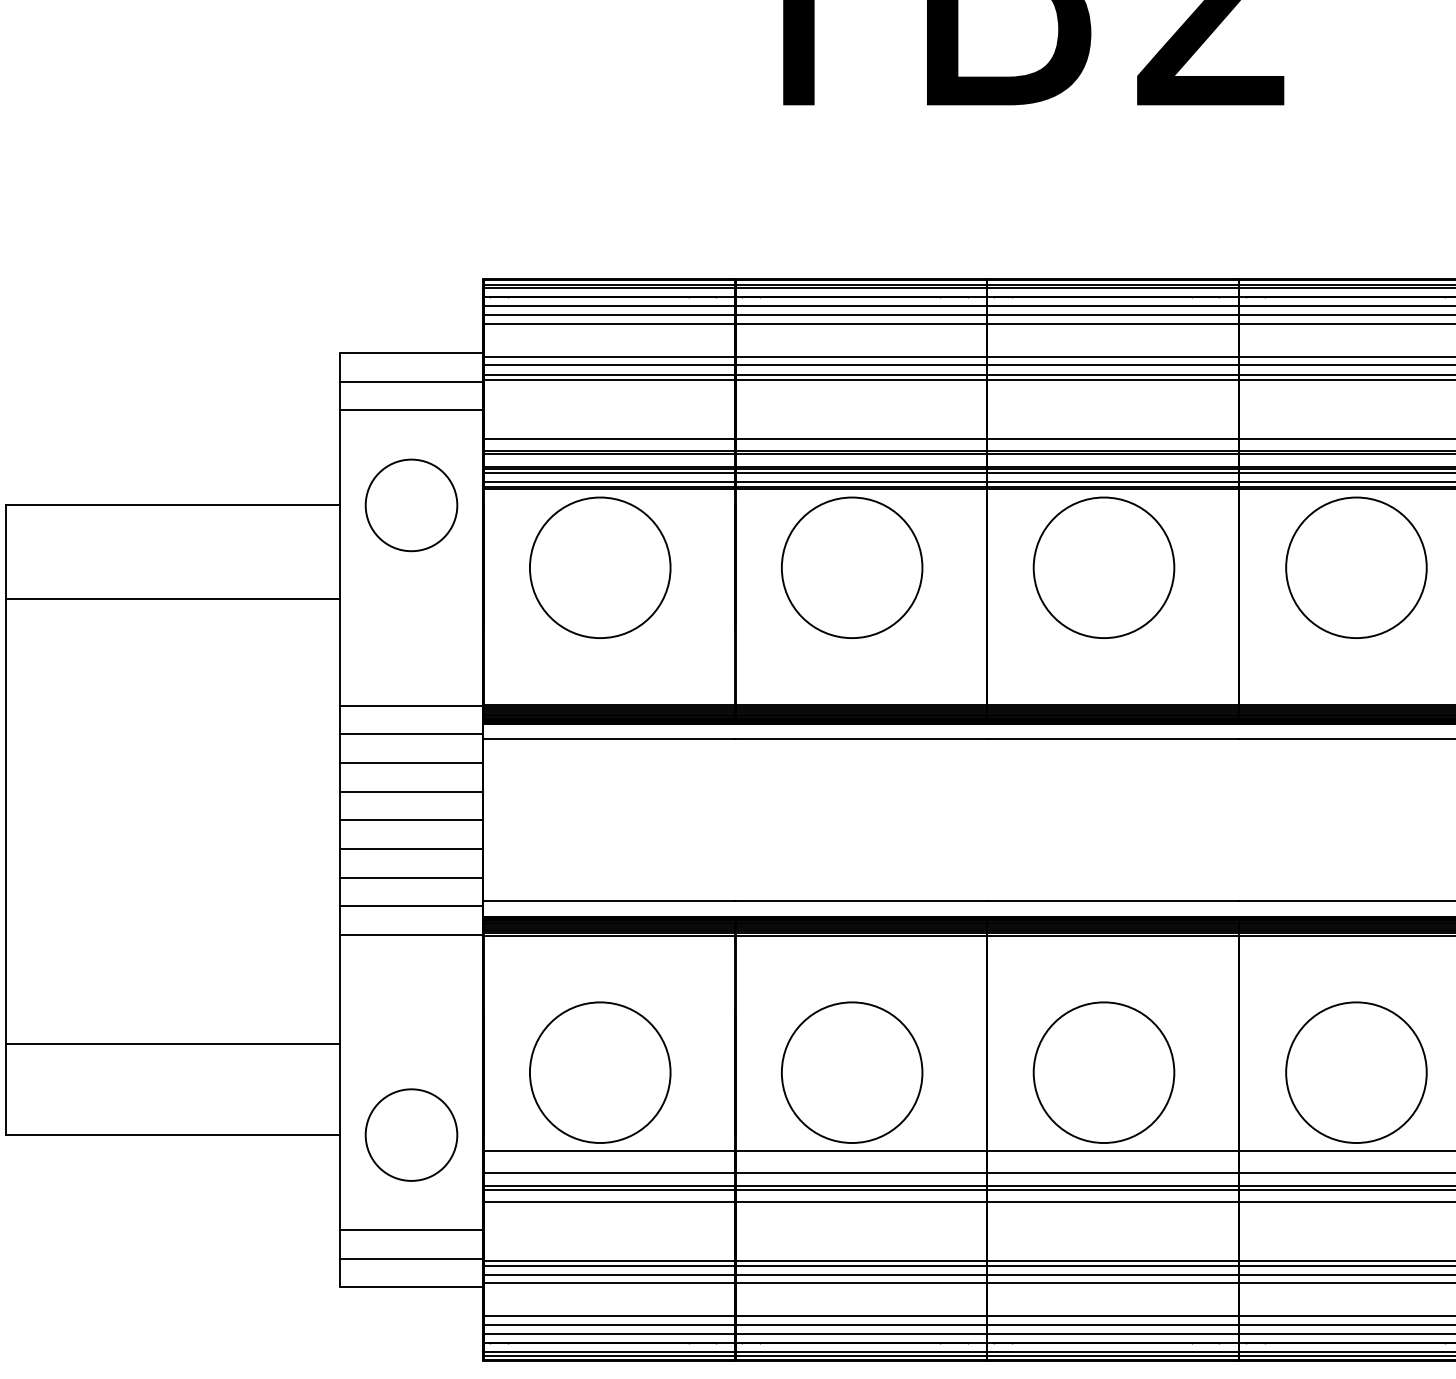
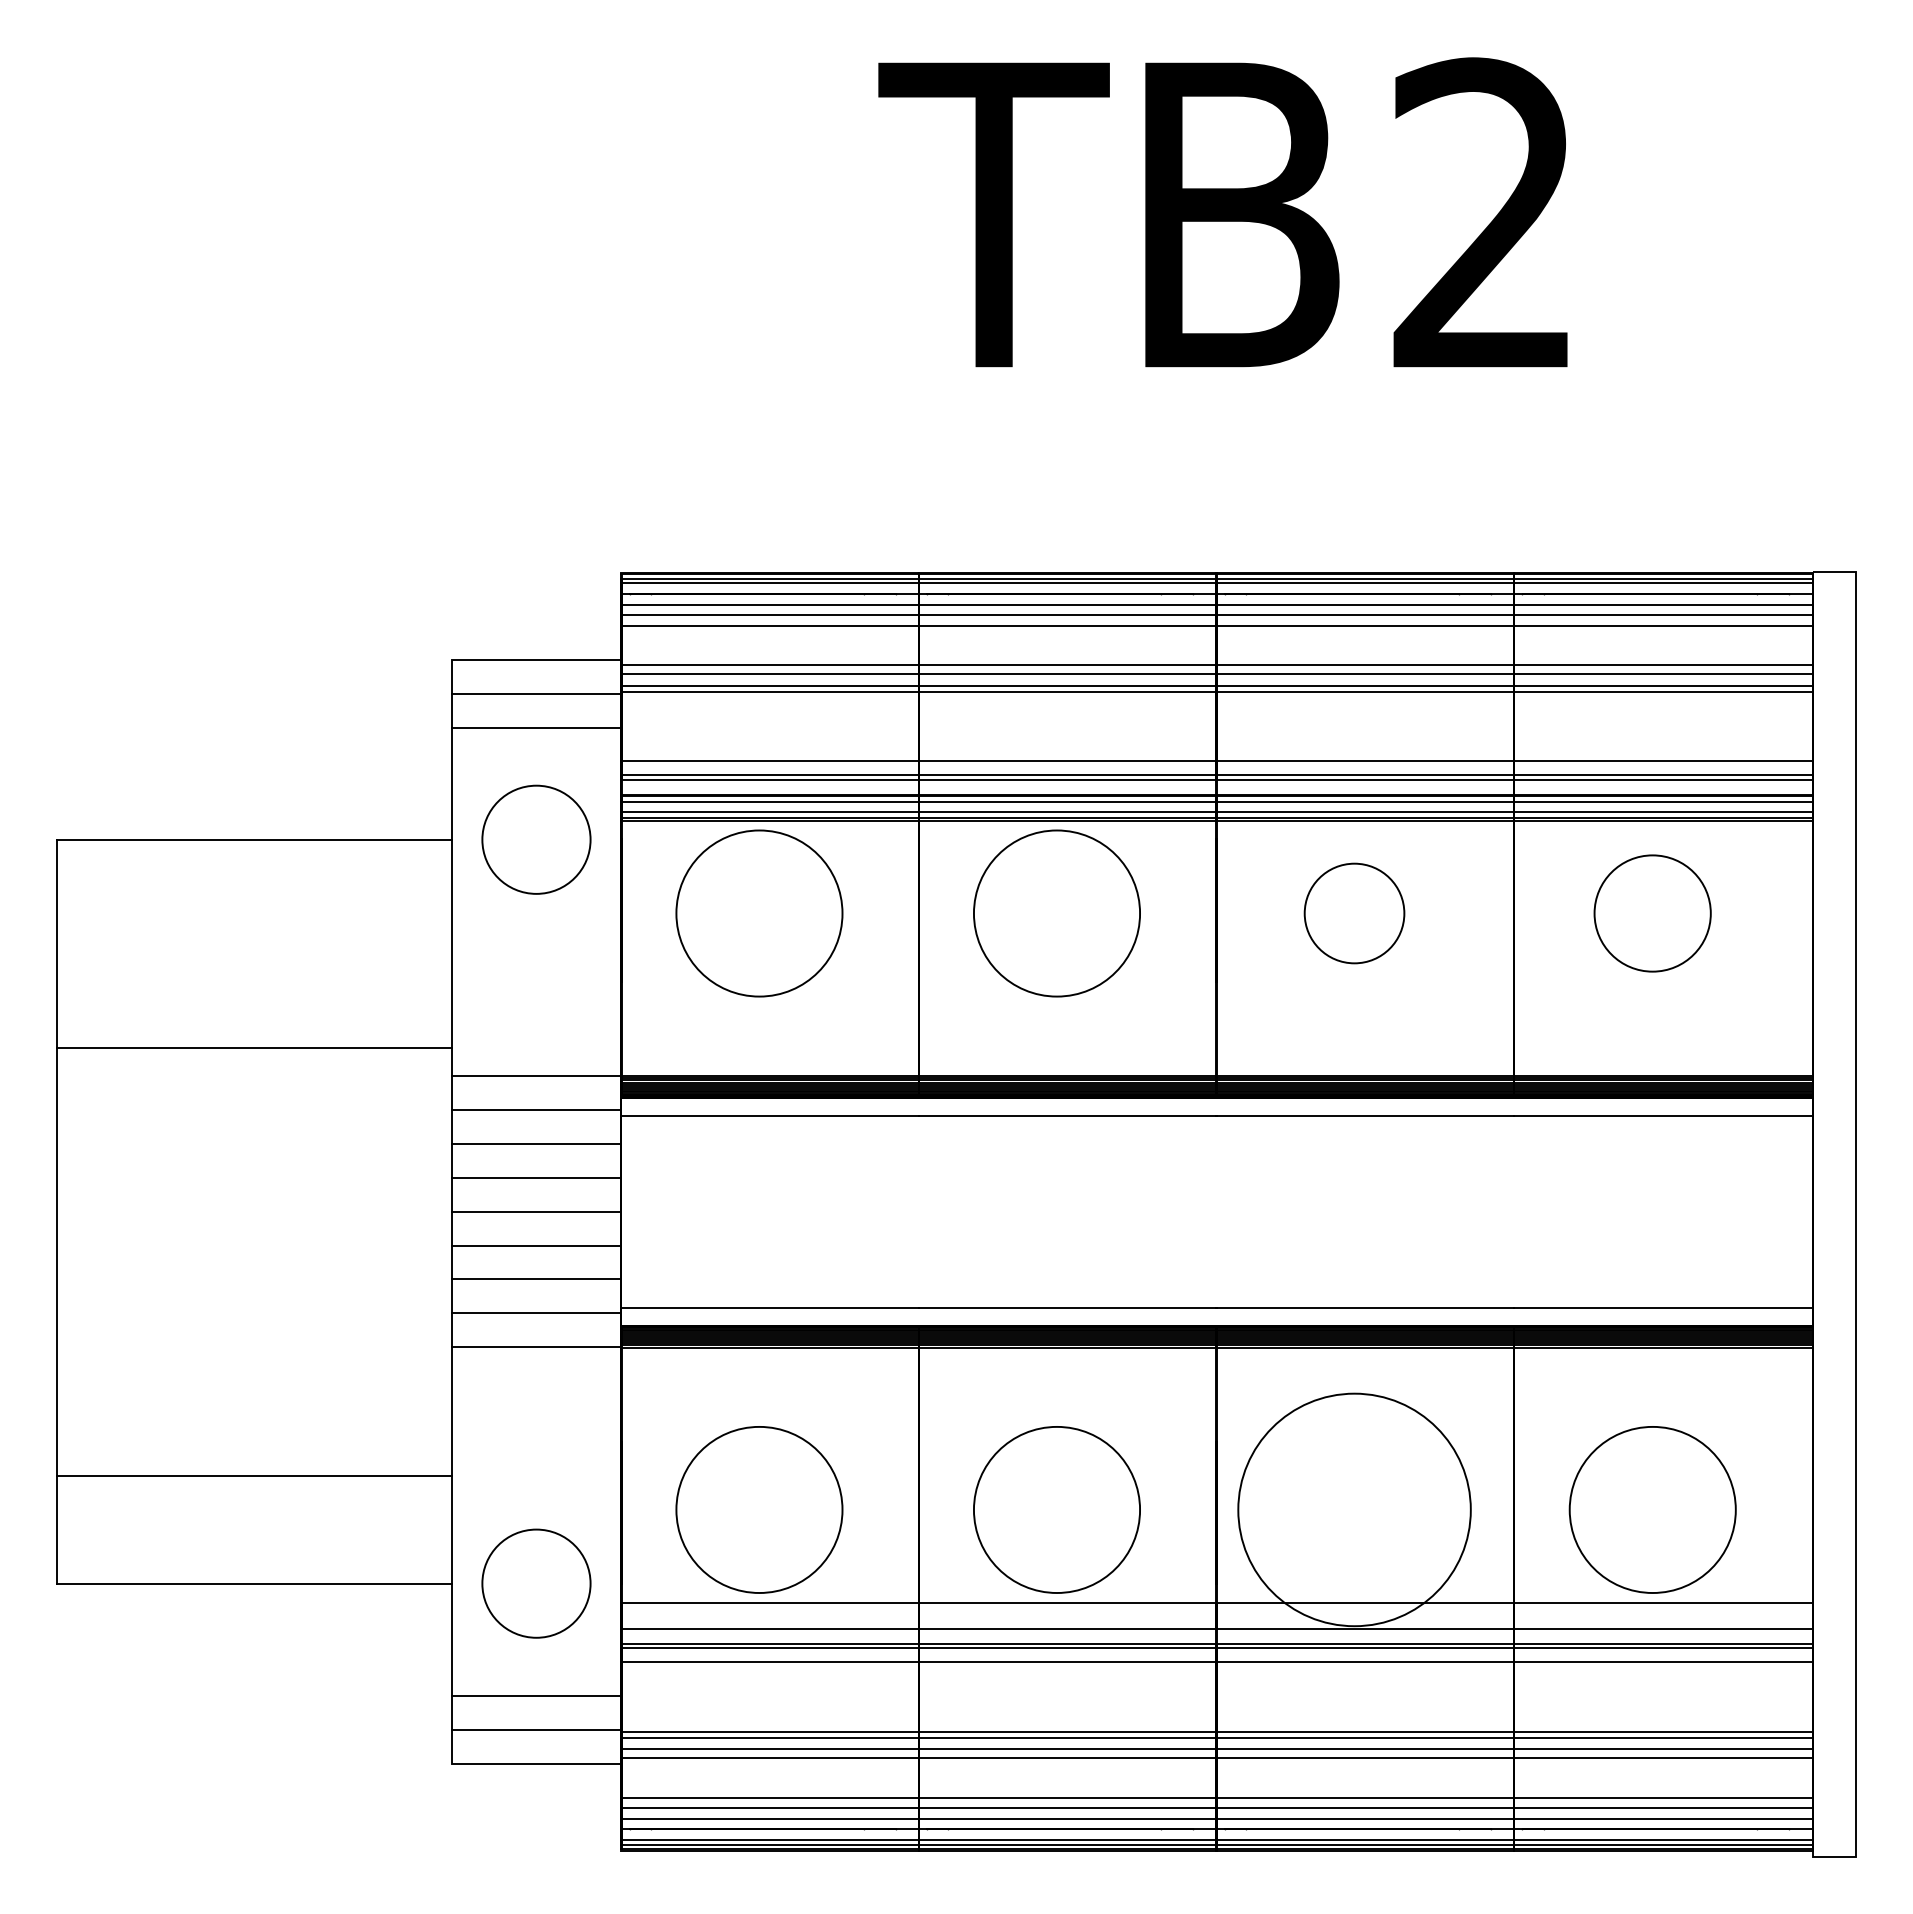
circle: (1103, 567) -> (1354, 913), size x0.6
circle: (1356, 567) -> (1652, 913), size x0.7
line: (172, 599) -> (254, 1047), moved
circle: (1103, 1072) -> (1354, 1509), size x1.4

